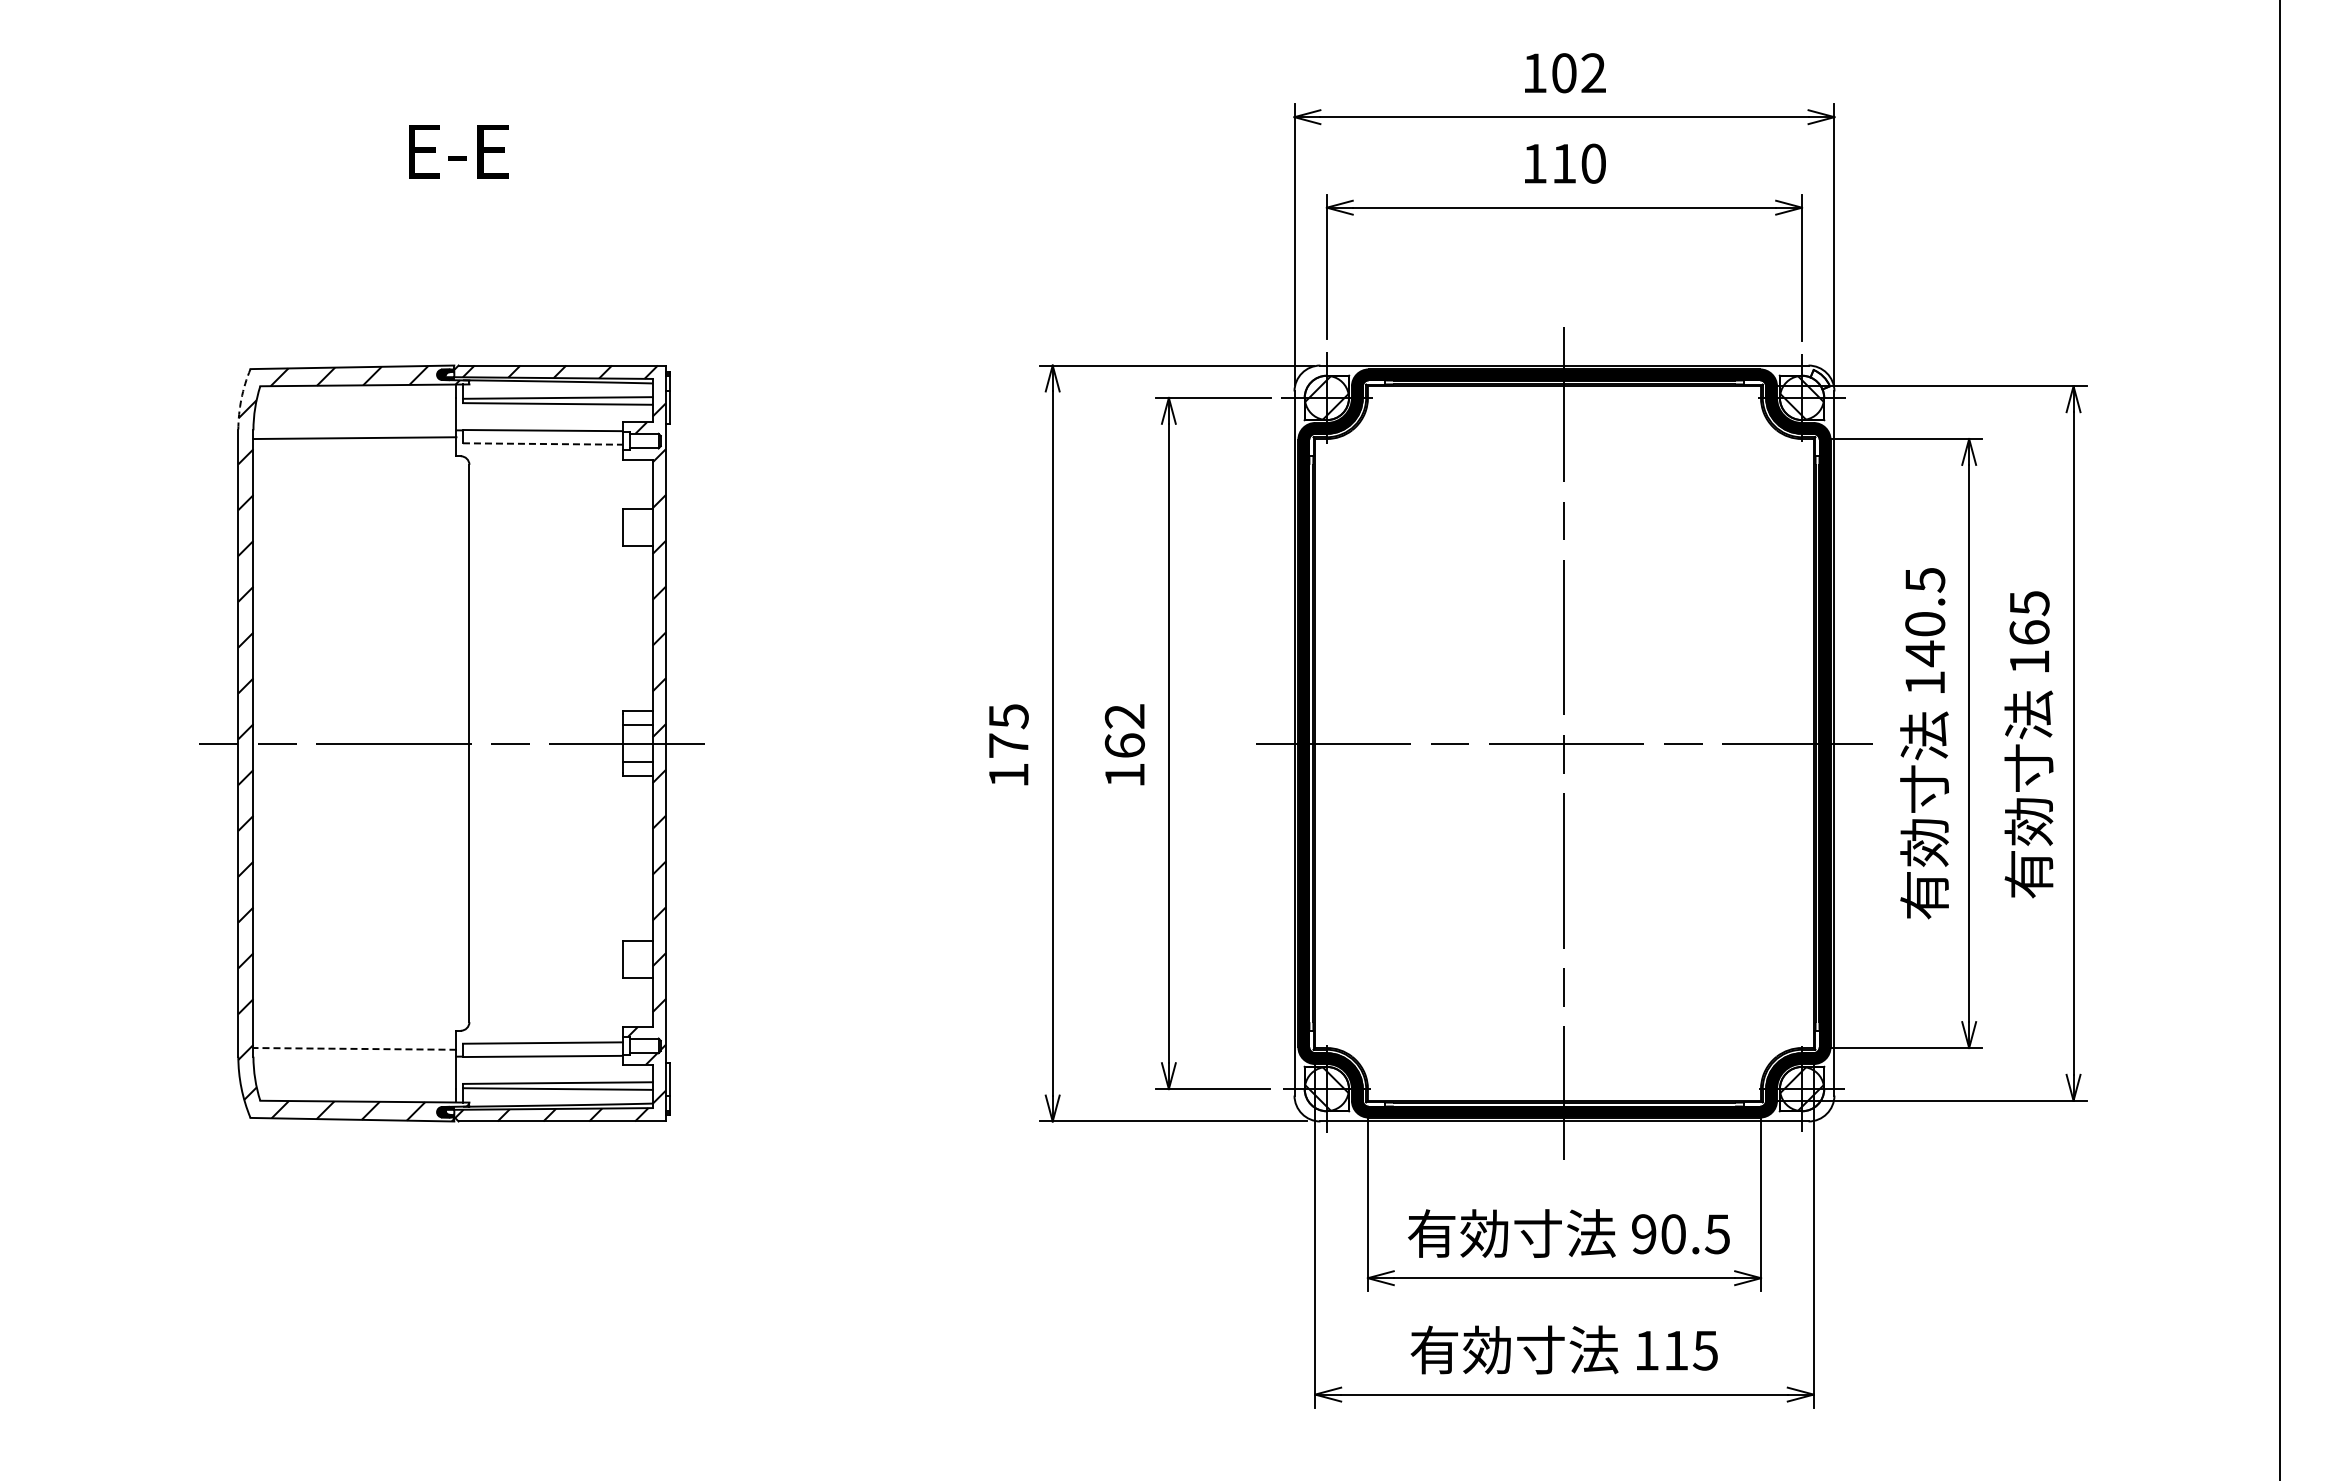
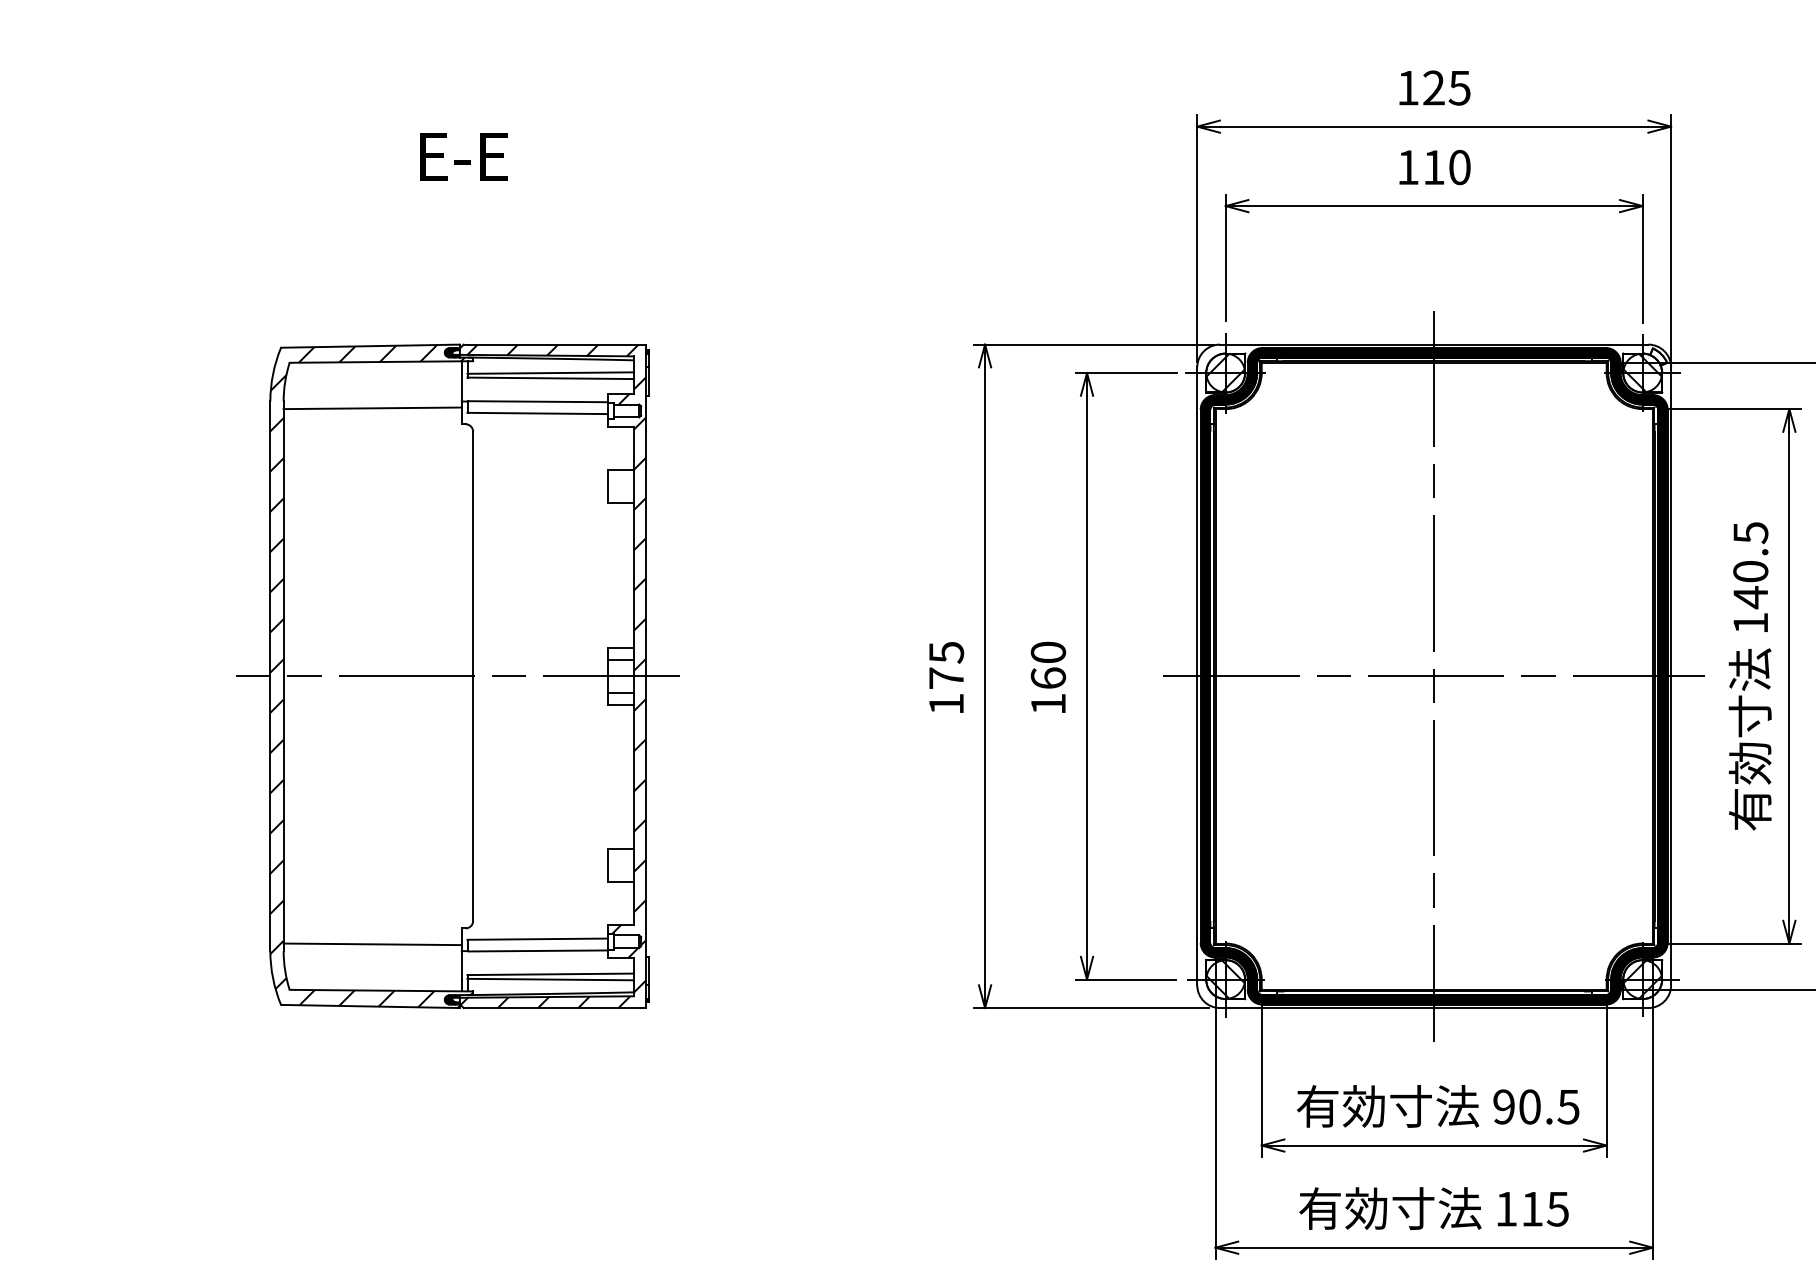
text: (1578, 73) -> (1446, 88), 102 -> 125
arc: (241, 399) -> (273, 374), dashed -> solid
line: (542, 444) -> (537, 413), dashed -> solid
text: (1124, 716) -> (1048, 652), 162 -> 160
line: (354, 1048) -> (372, 943), dashed -> solid

